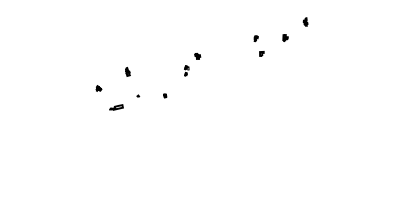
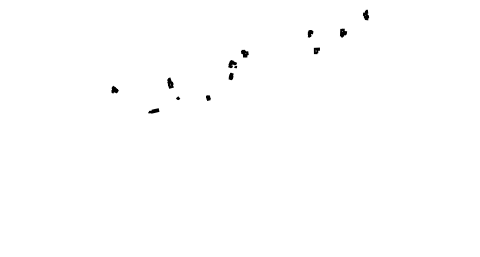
part: (186, 70) -> (232, 69), size x1.67
part: (127, 71) -> (170, 82), moved
part: (98, 88) -> (114, 89), moved
part: (116, 107) -> (153, 110), size x0.62

